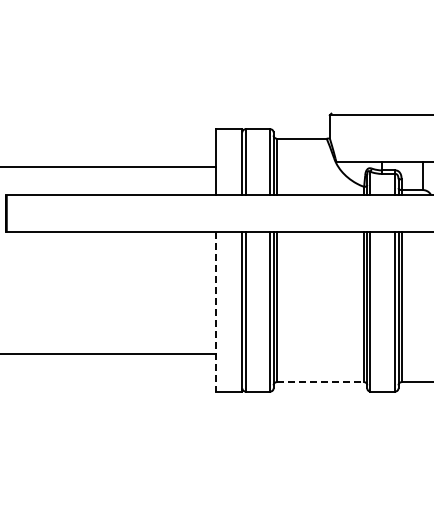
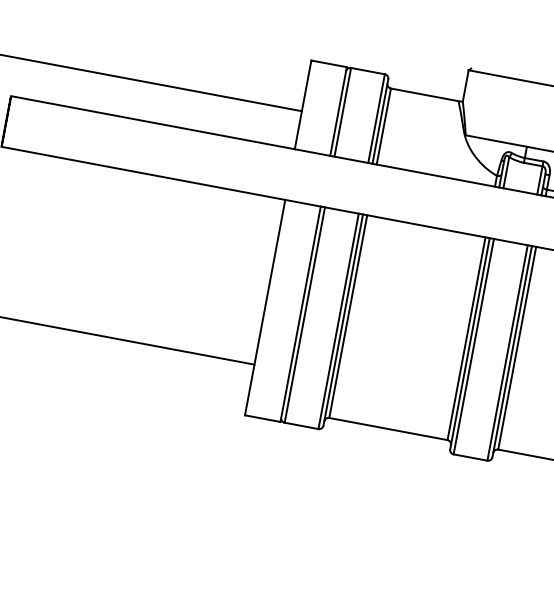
line: (216, 311) -> (265, 307), dashed -> solid
line: (320, 382) -> (388, 429), dashed -> solid

